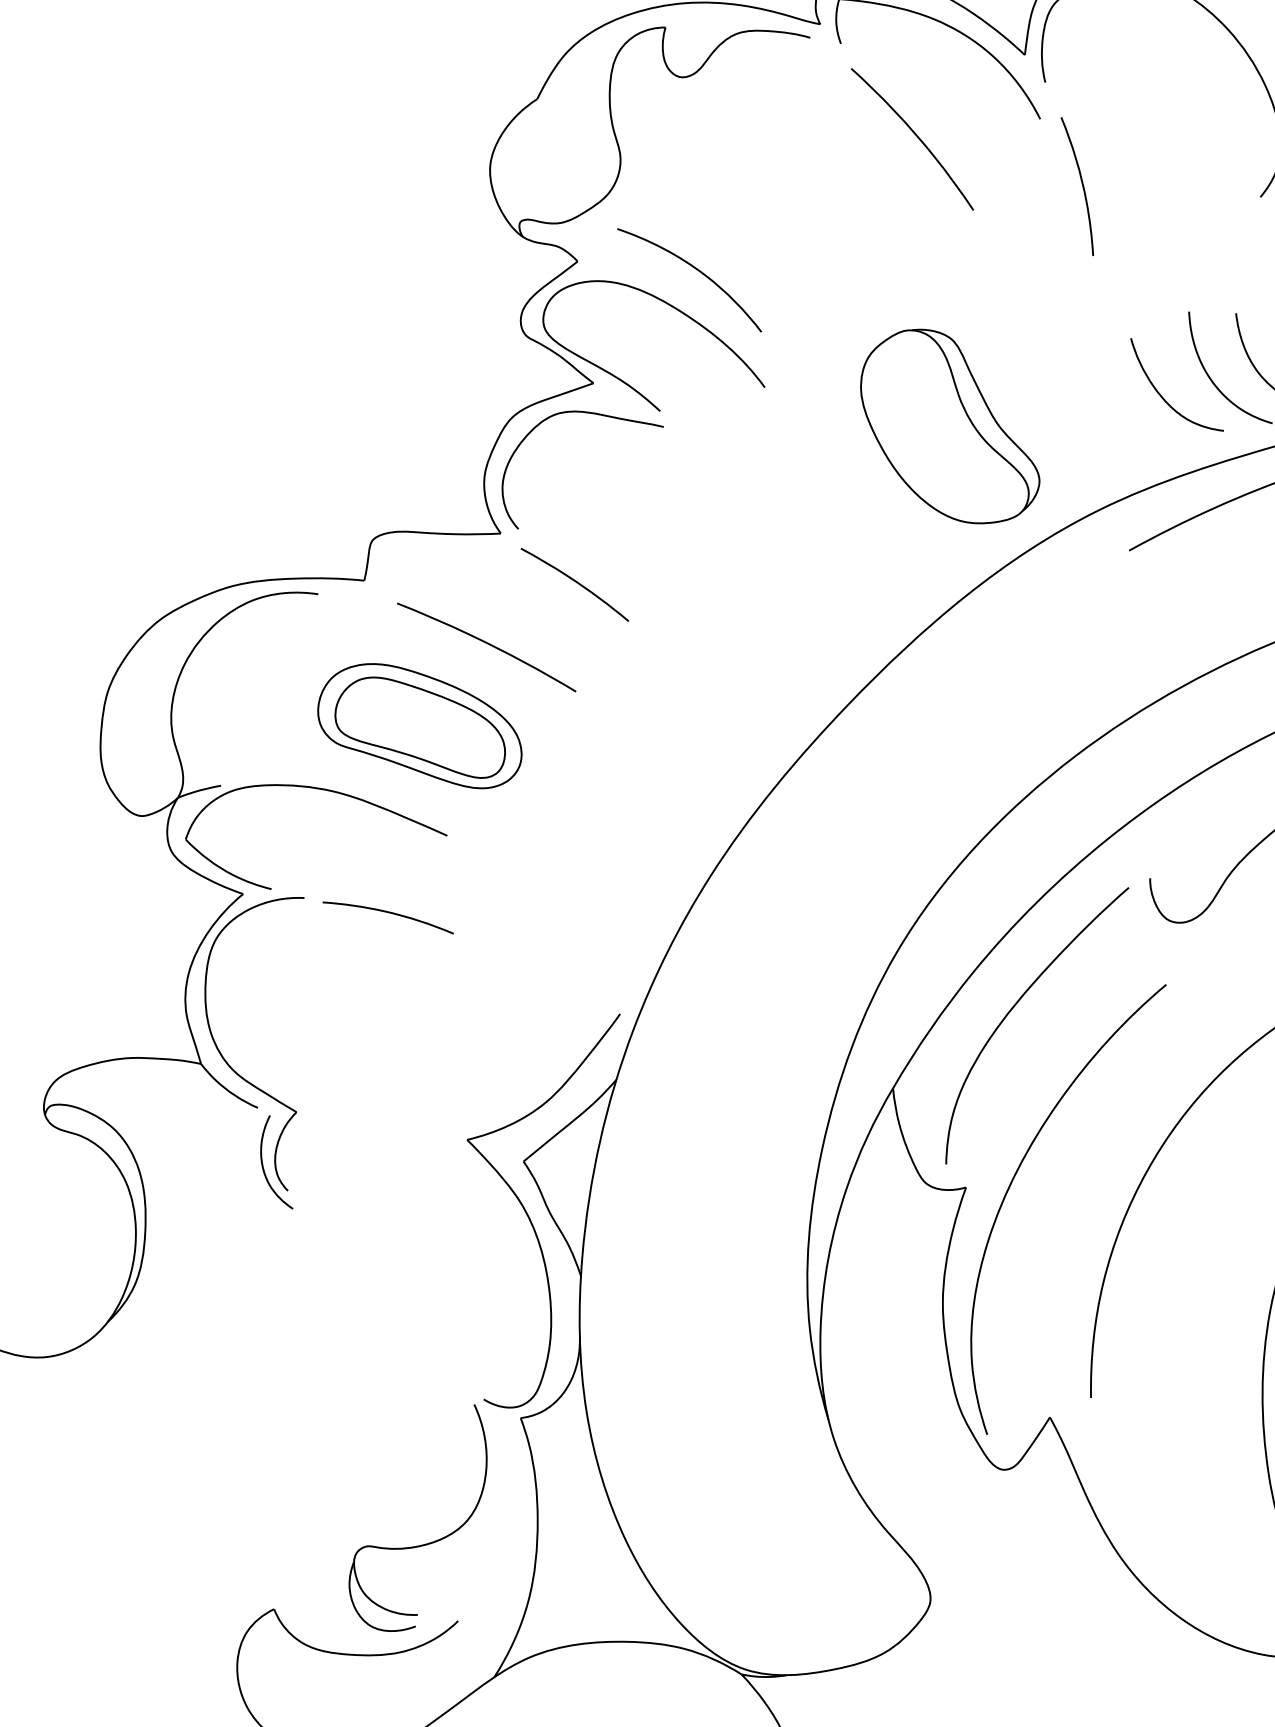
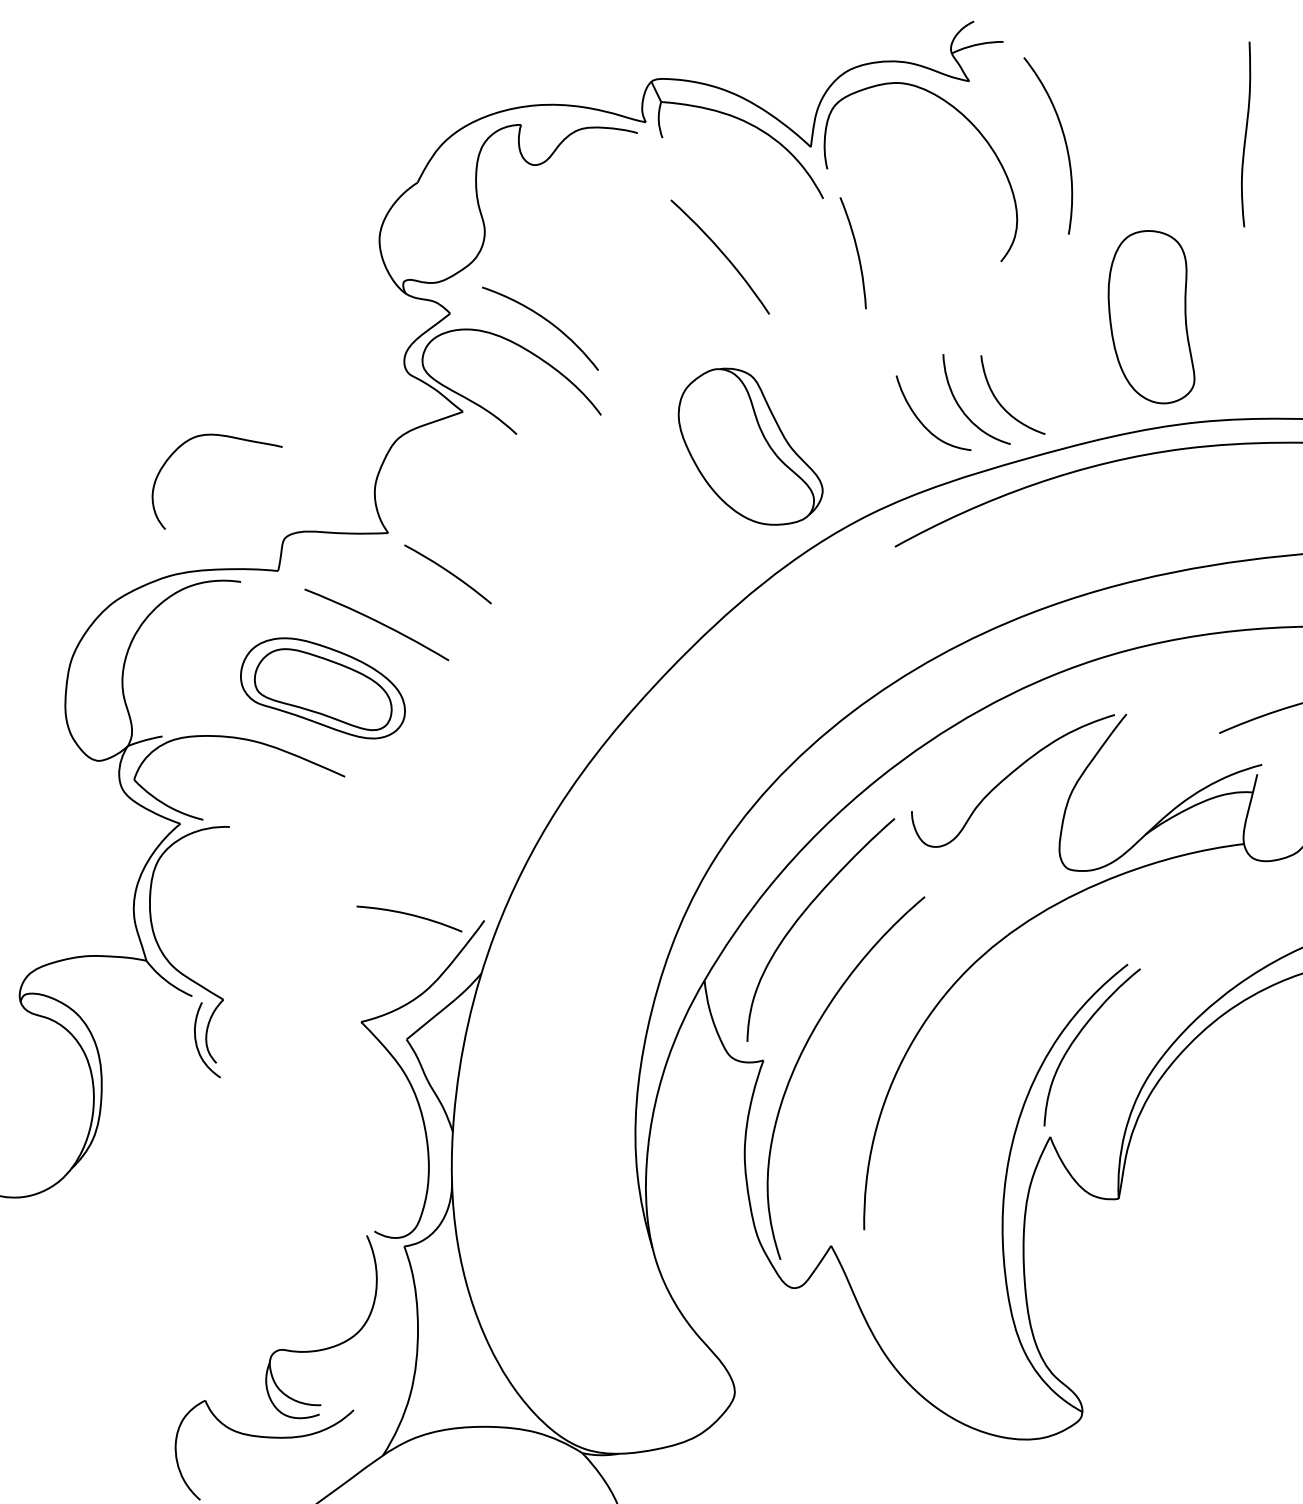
curve: (914, 134) -> (721, 253), moved
curve: (585, 413) -> (219, 436), moved
curve: (388, 913) -> (409, 915), moved

